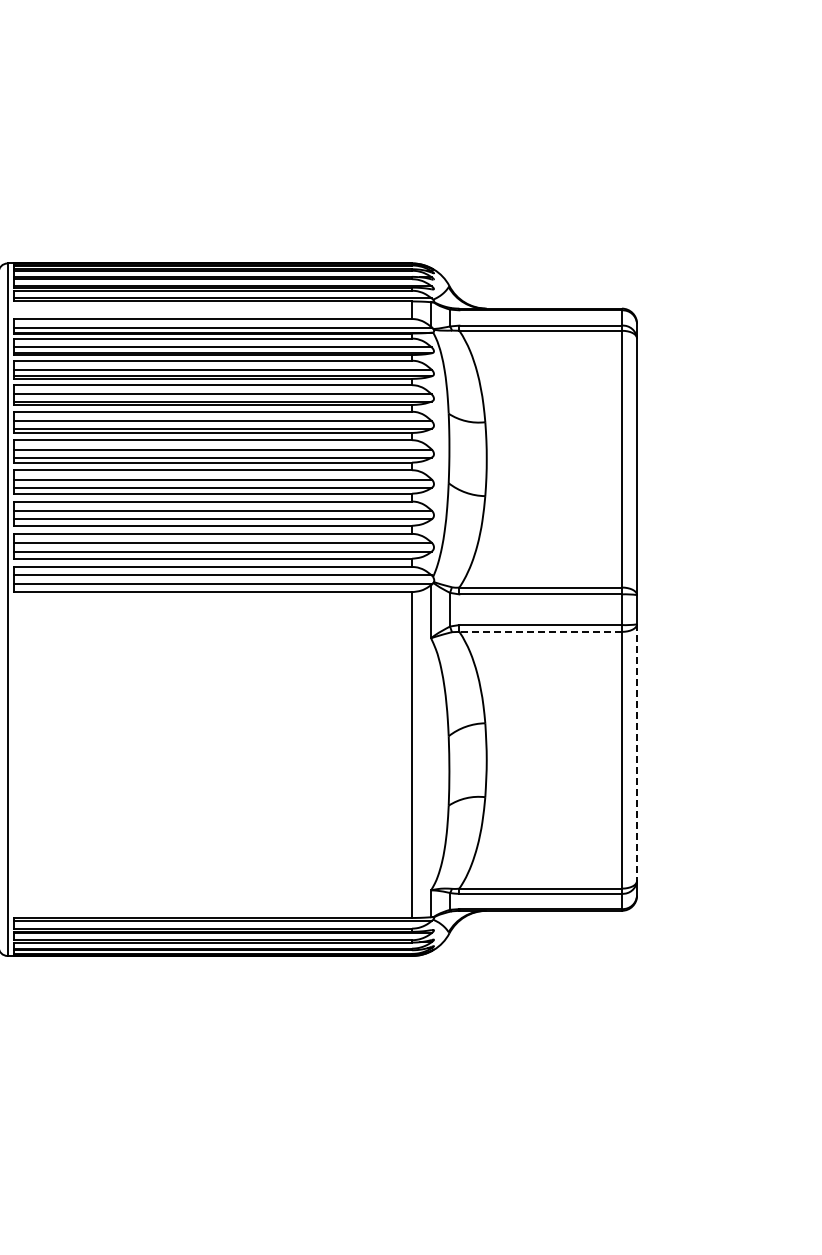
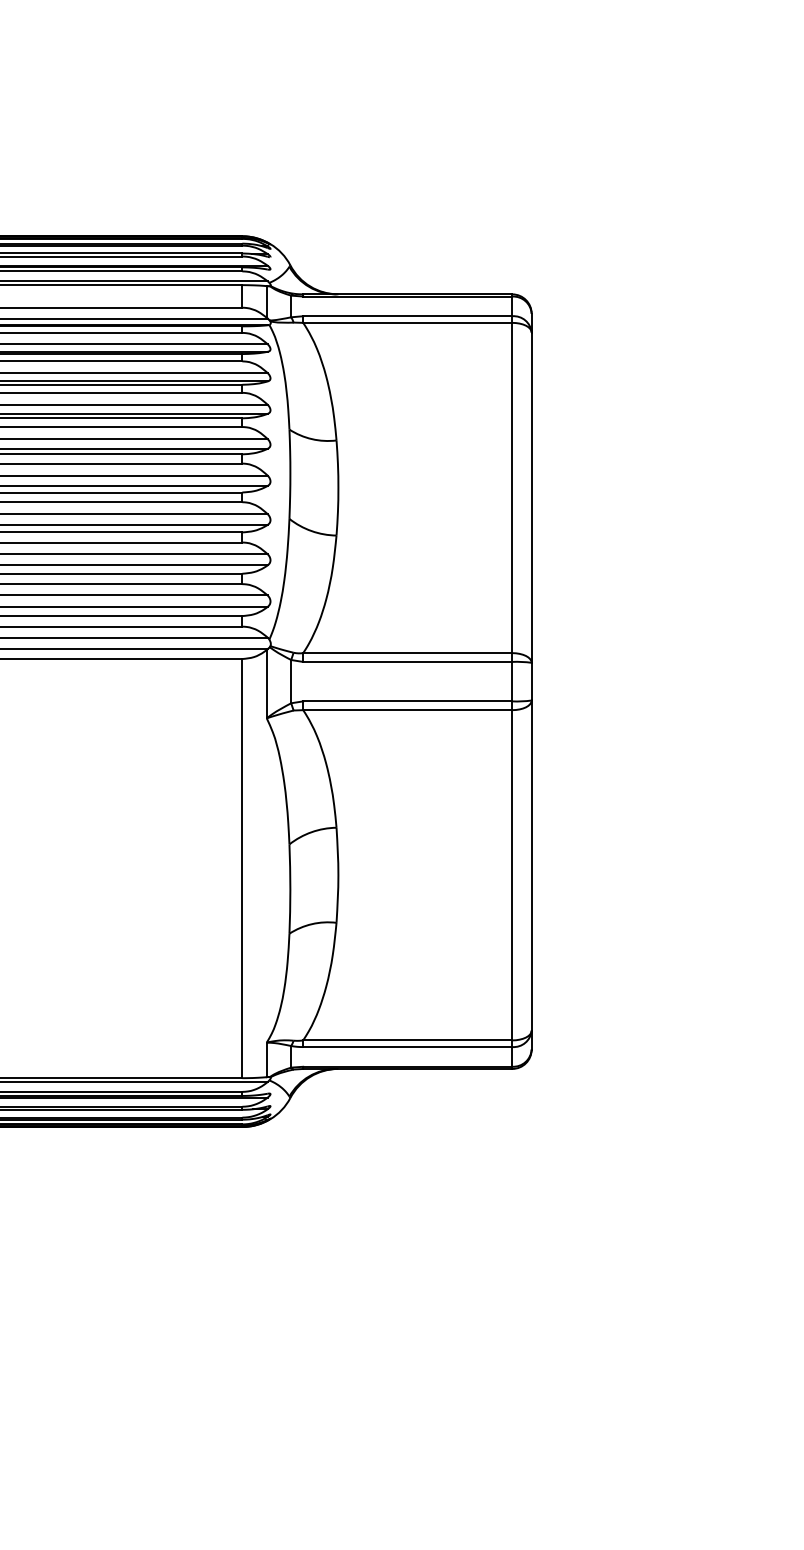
line: (540, 631) -> (407, 709), dashed -> solid
line: (637, 753) -> (532, 866), dashed -> solid

